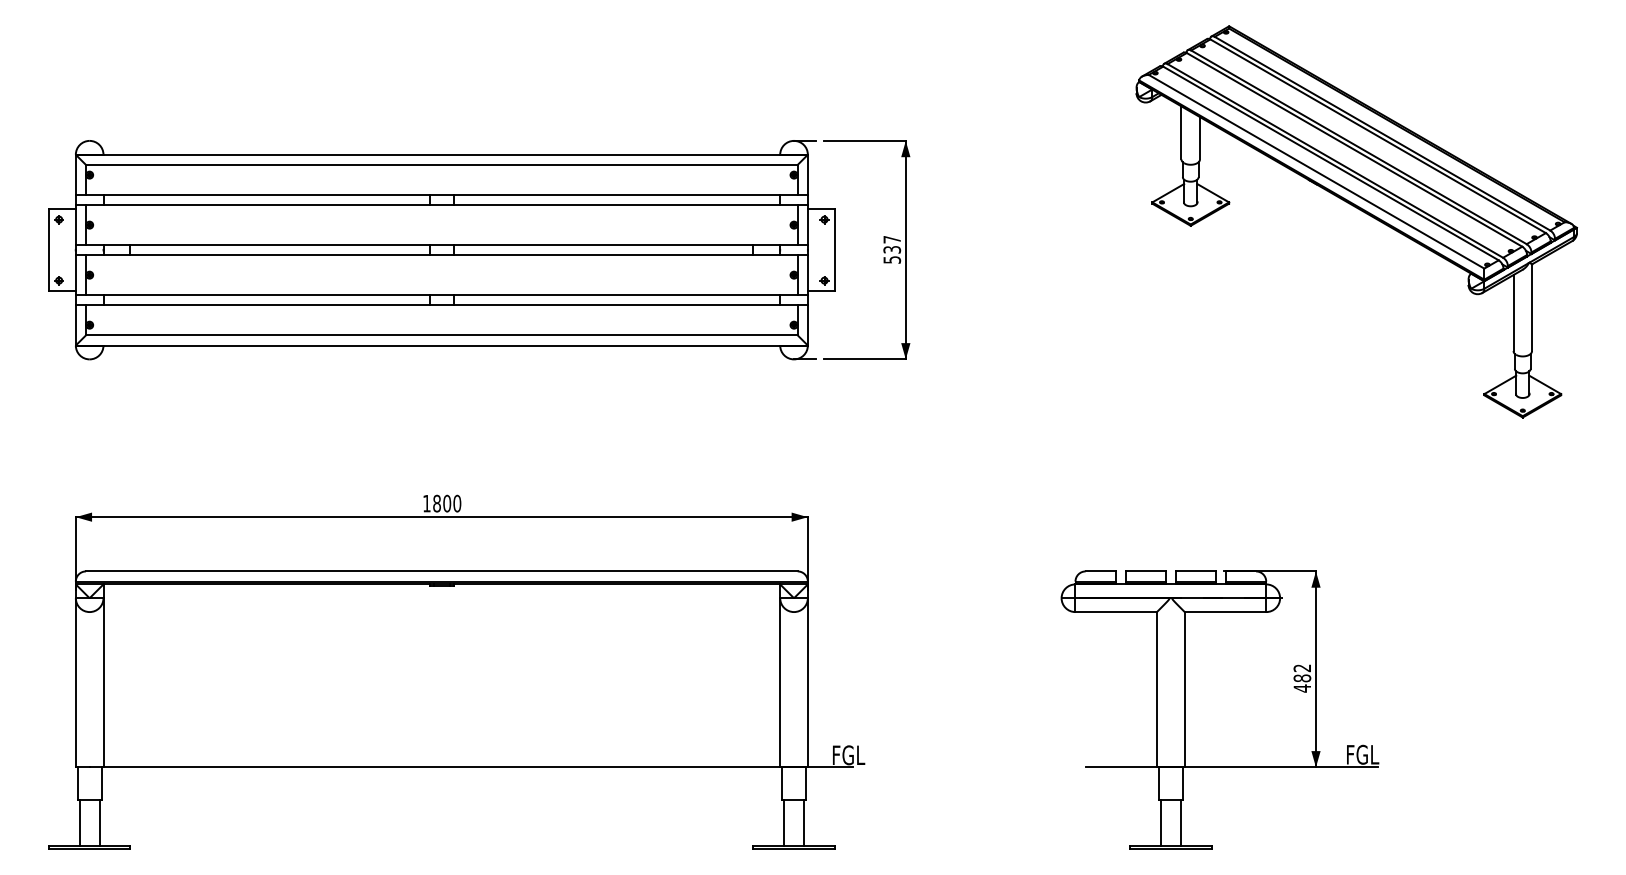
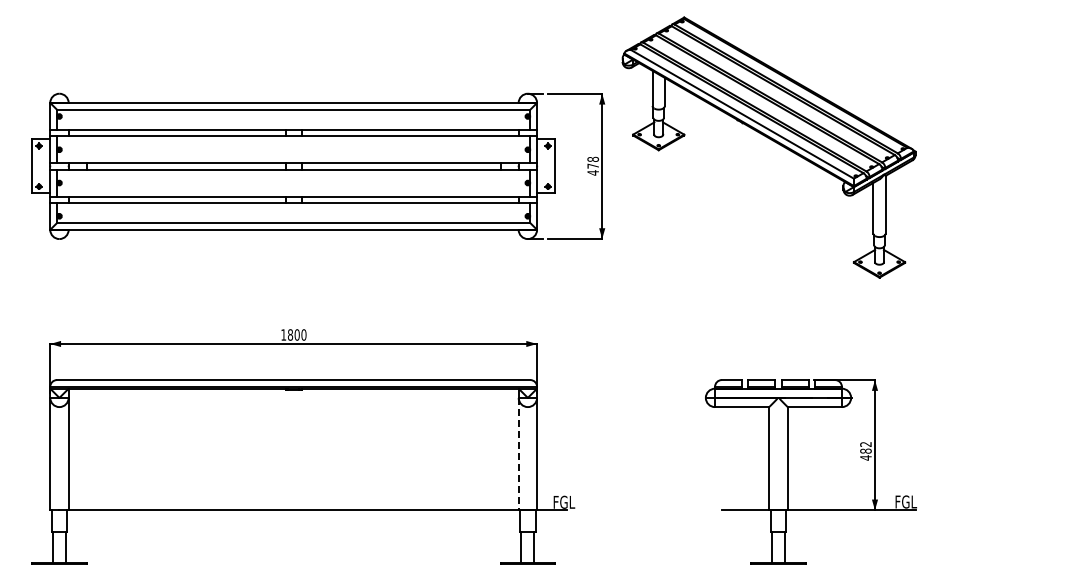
part: (1361, 212) -> (772, 141), moved
text: (892, 248) -> (593, 165), 537 -> 478
line: (779, 683) -> (518, 454), solid -> dashed

